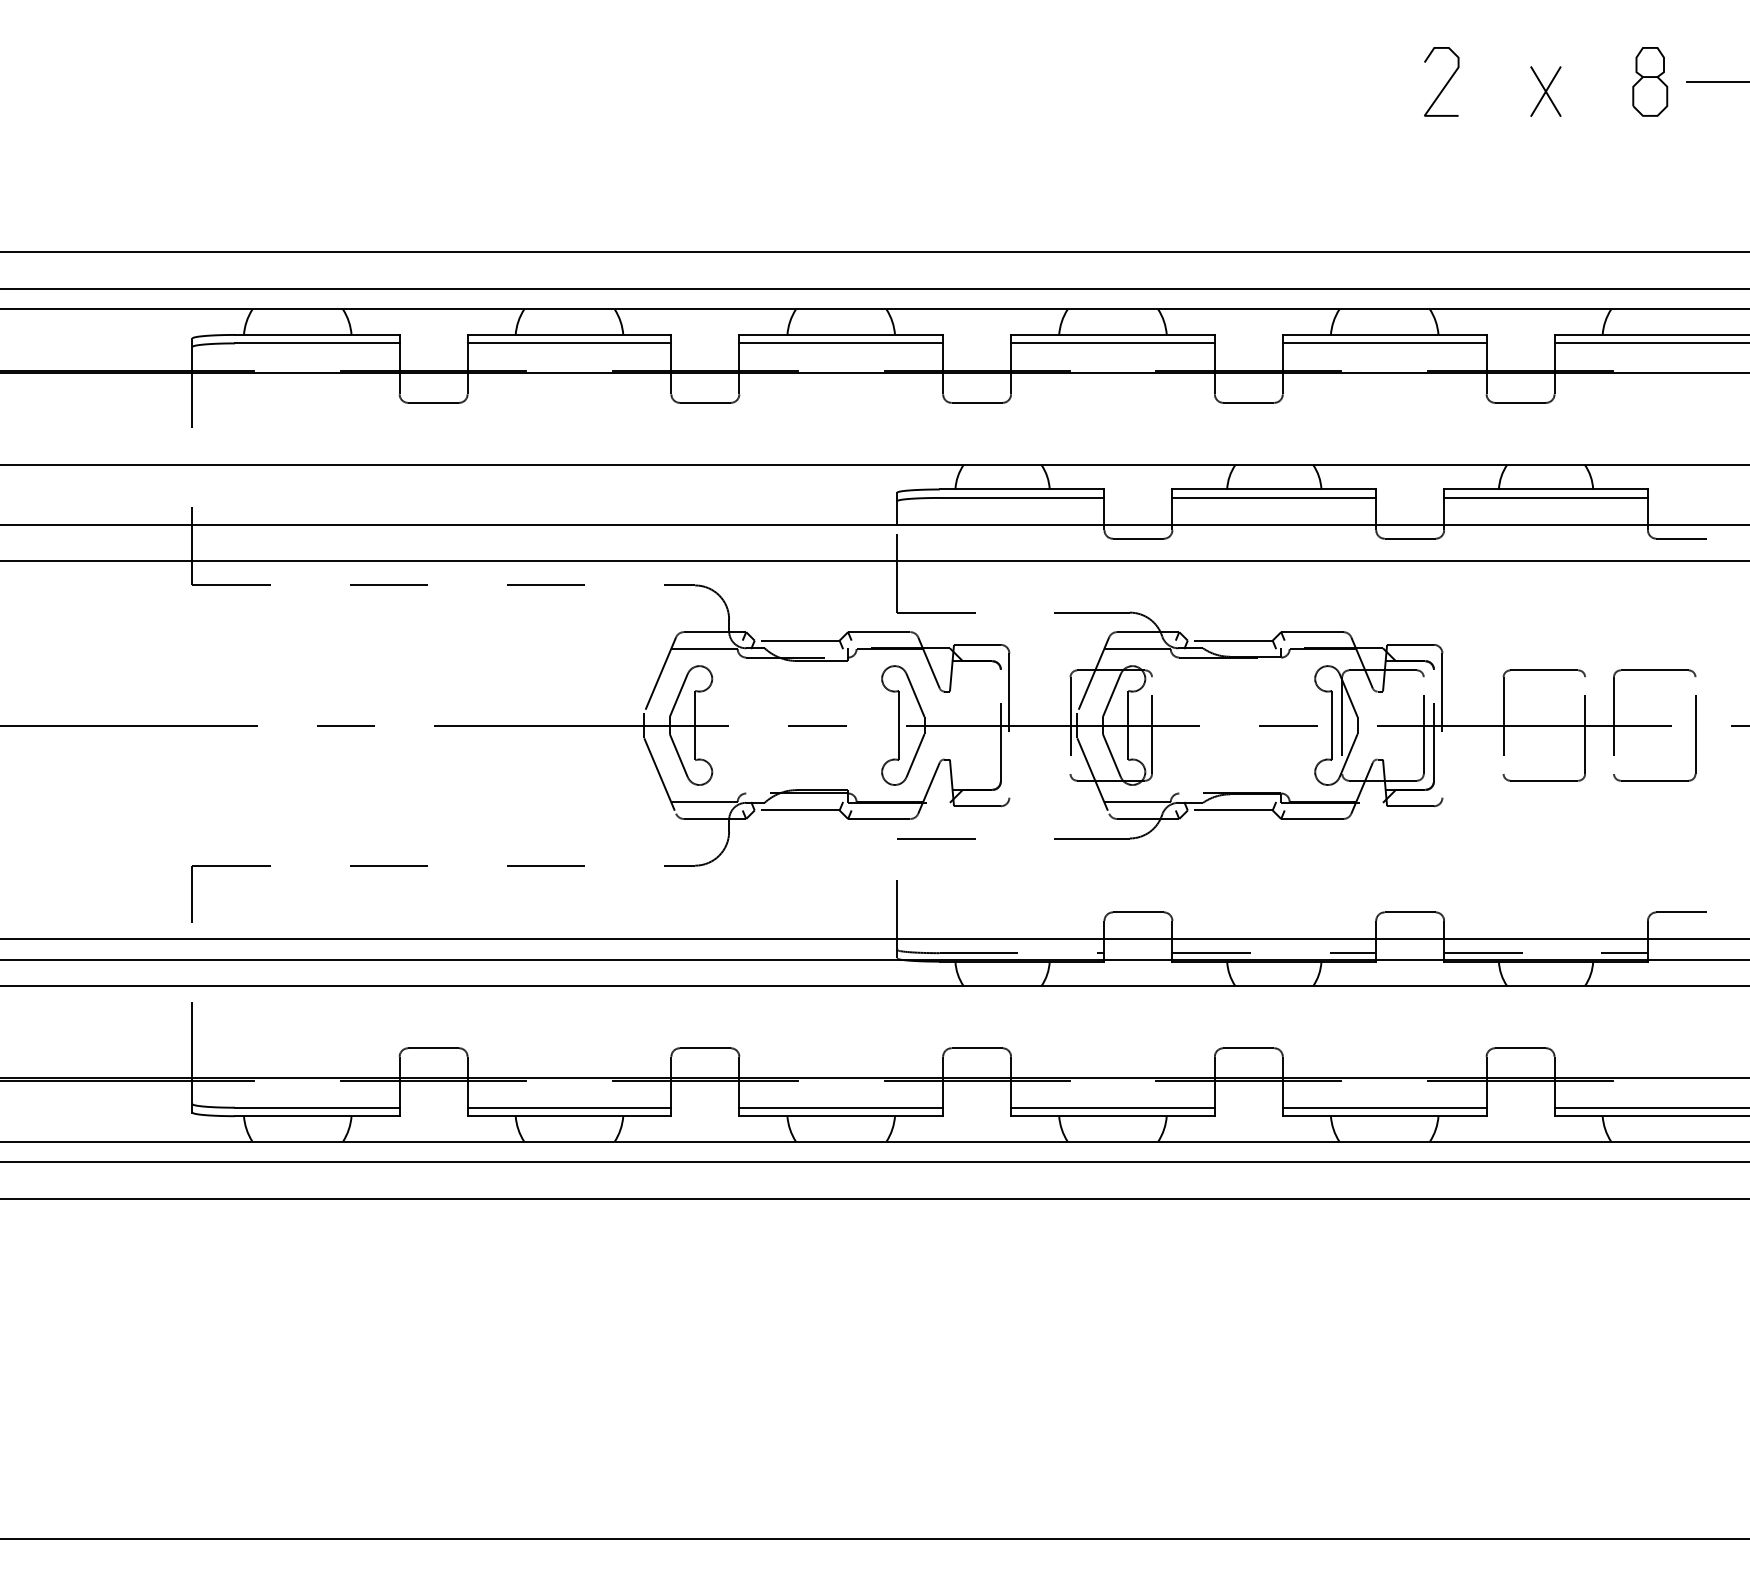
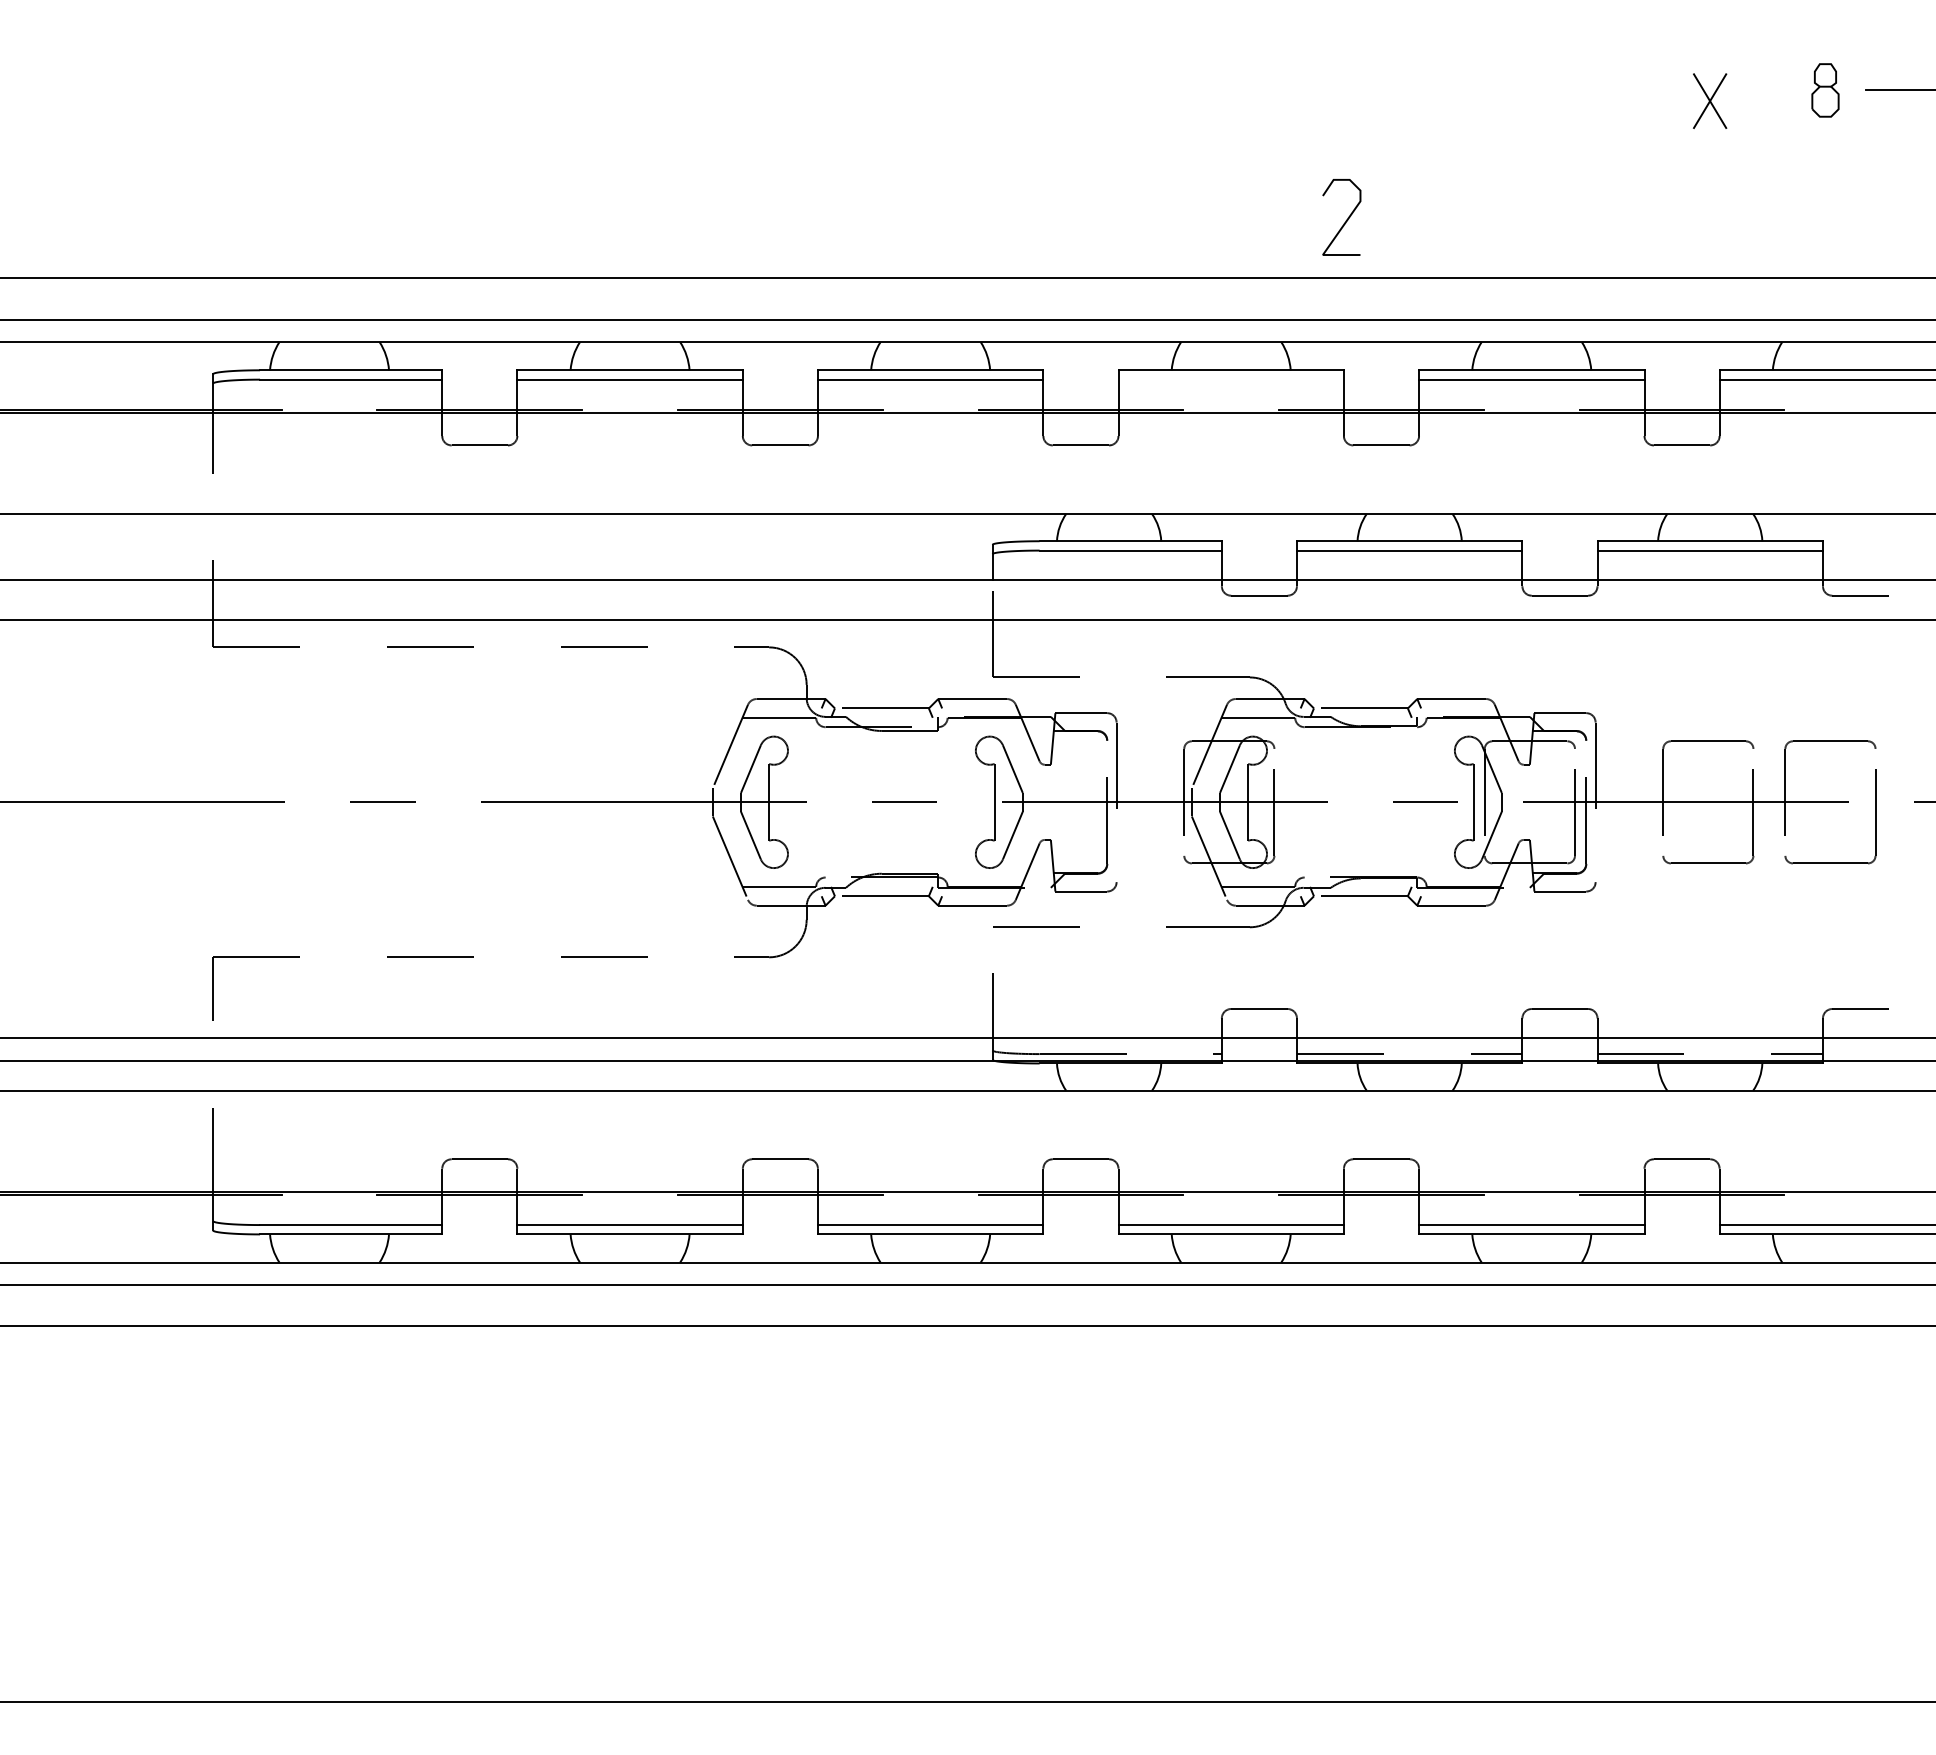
part: (1650, 81) -> (1825, 90), size x0.7
curve: (1445, 84) -> (1345, 220), moved
line: (1112, 343) -> (1230, 379), removed

